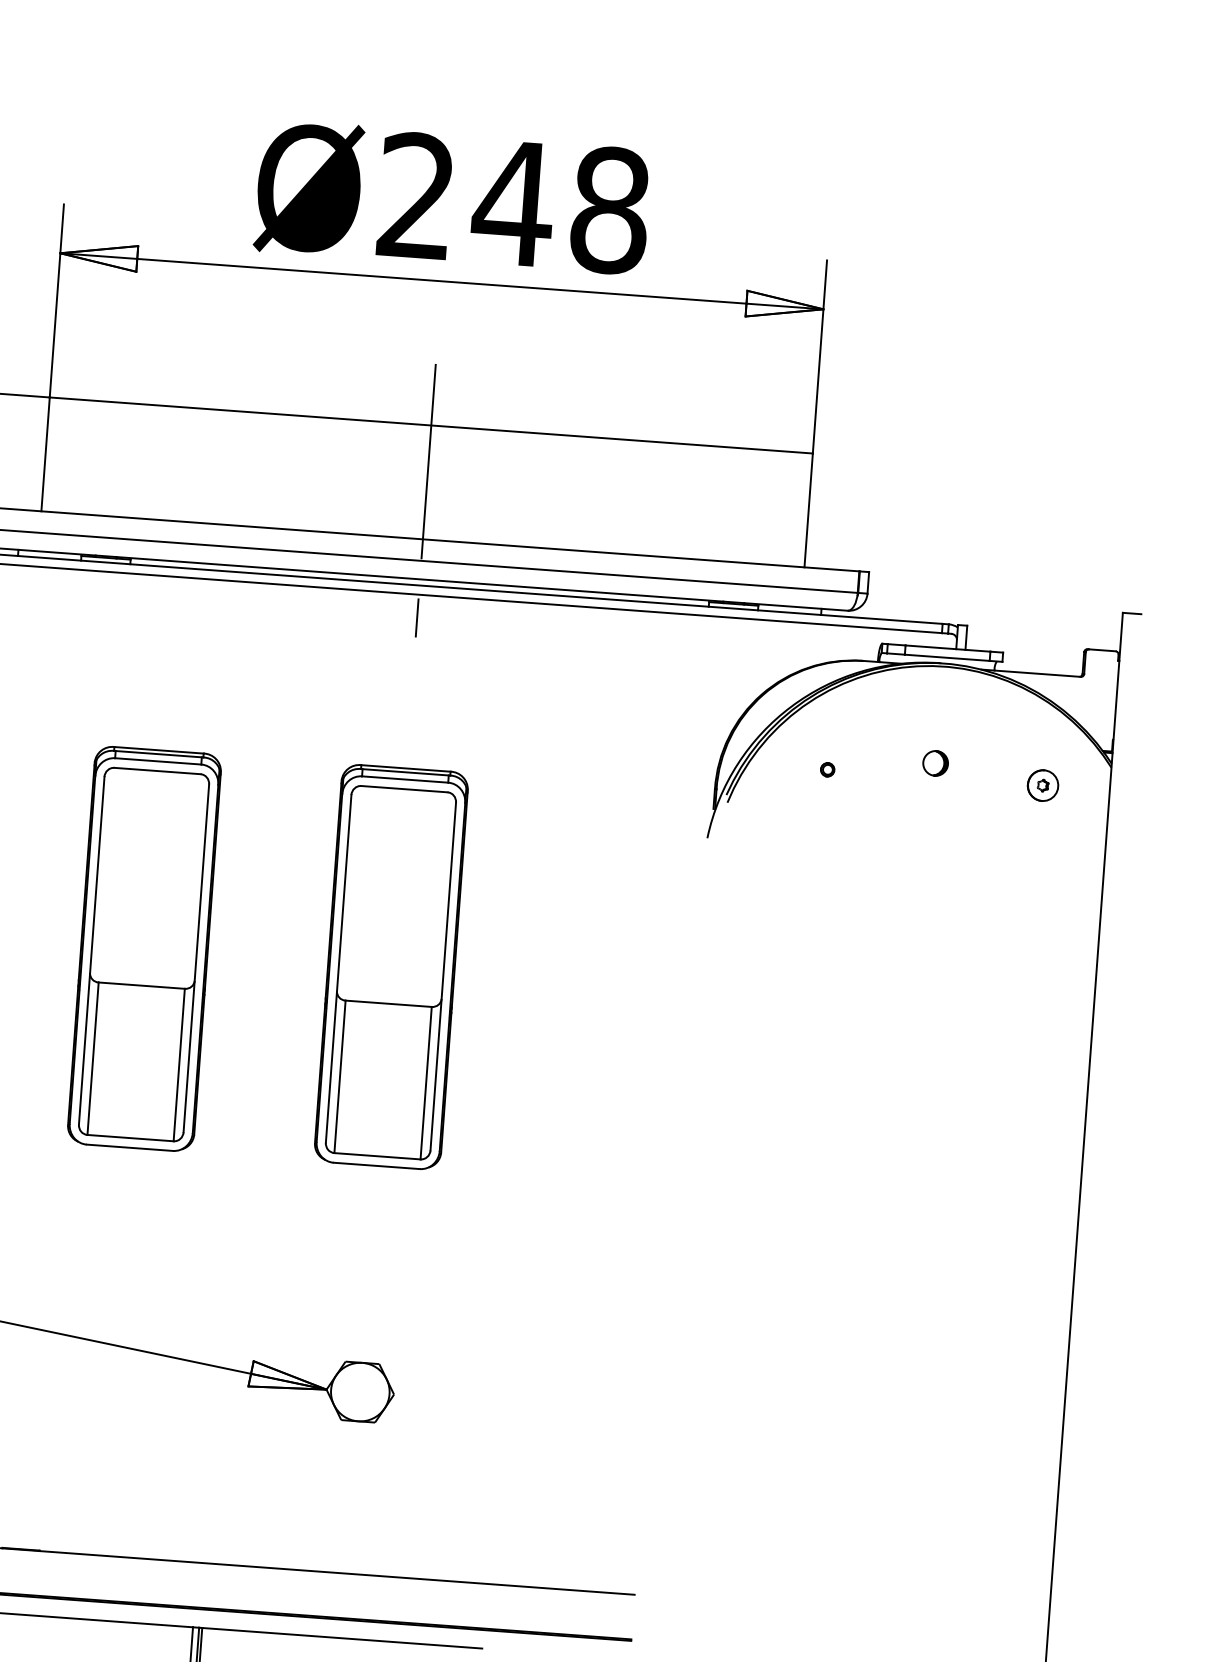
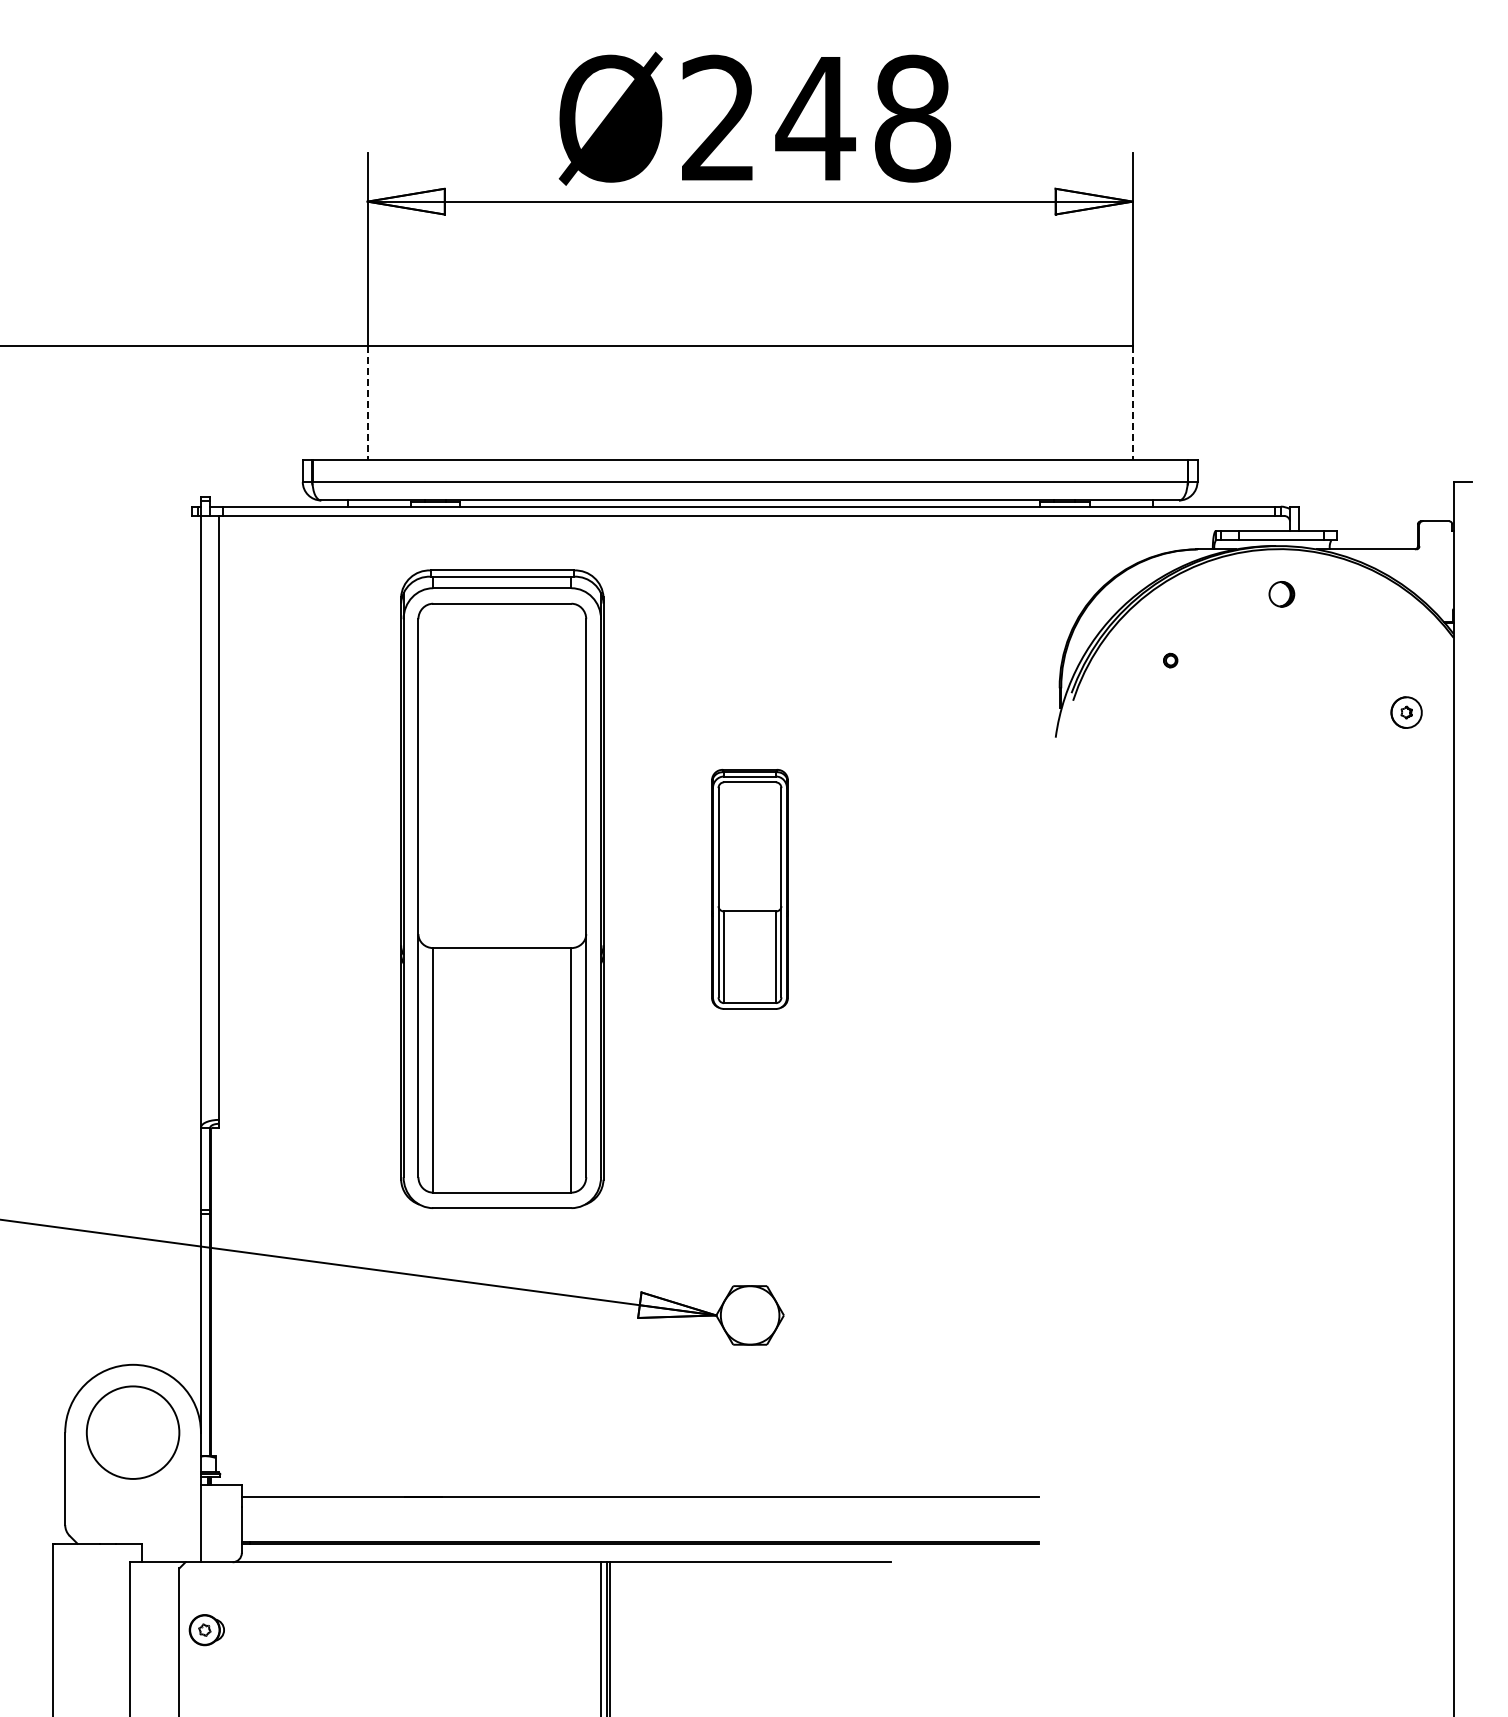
line: (45, 454) -> (367, 403), solid -> dashed
line: (426, 502) -> (750, 423), removed
line: (808, 510) -> (1132, 403), solid -> dashed
part: (935, 763) -> (1281, 594), moved
part: (1042, 785) -> (1406, 712), moved
part: (144, 949) -> (502, 889), size x1.6
part: (390, 967) -> (749, 889), size x0.6

